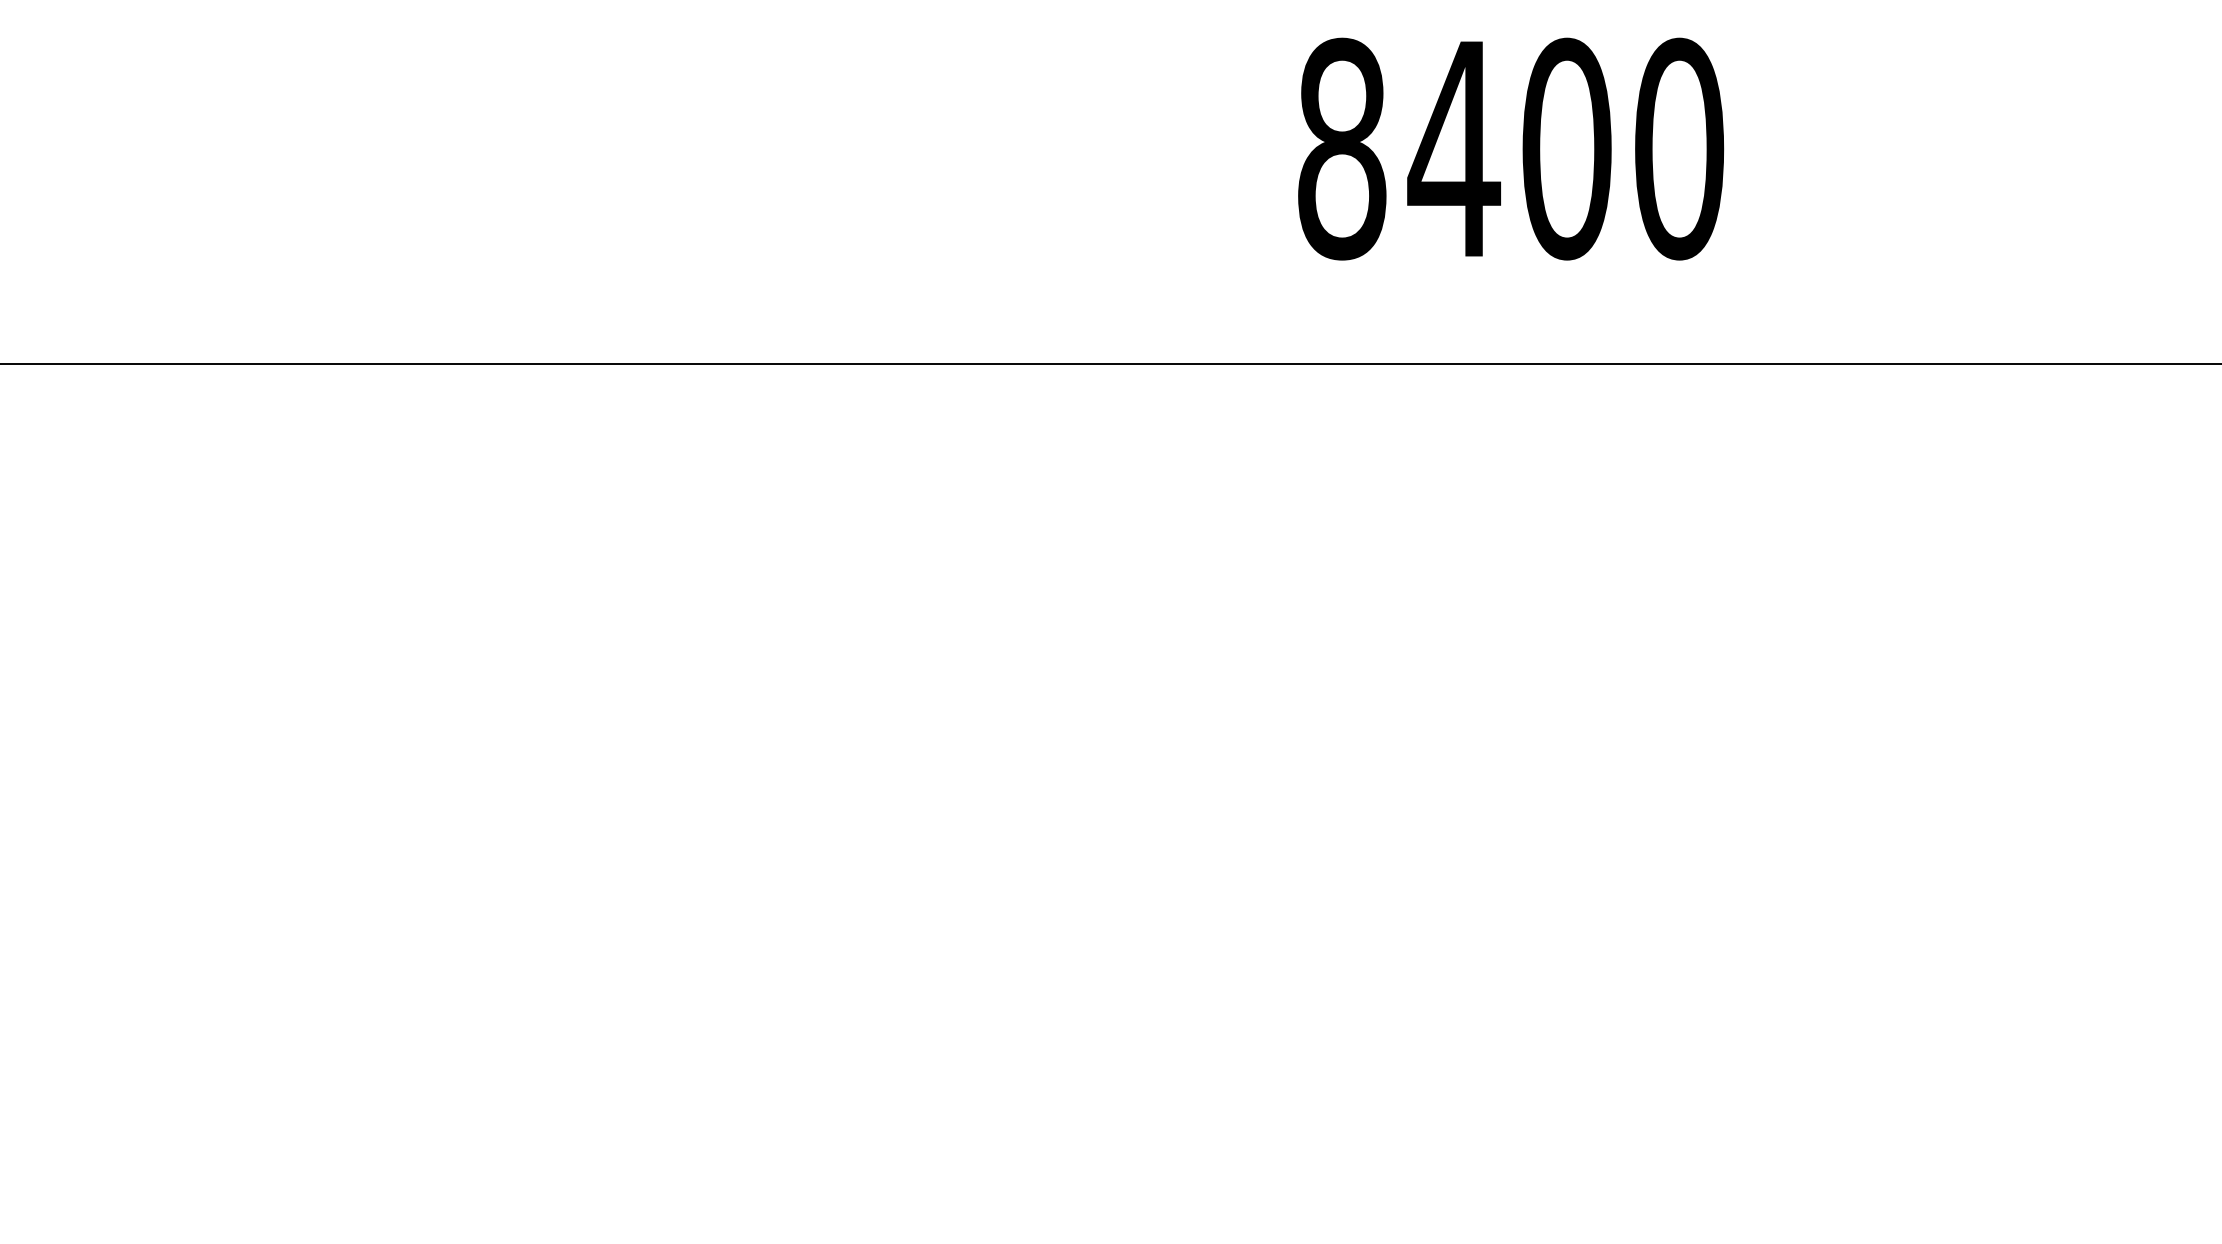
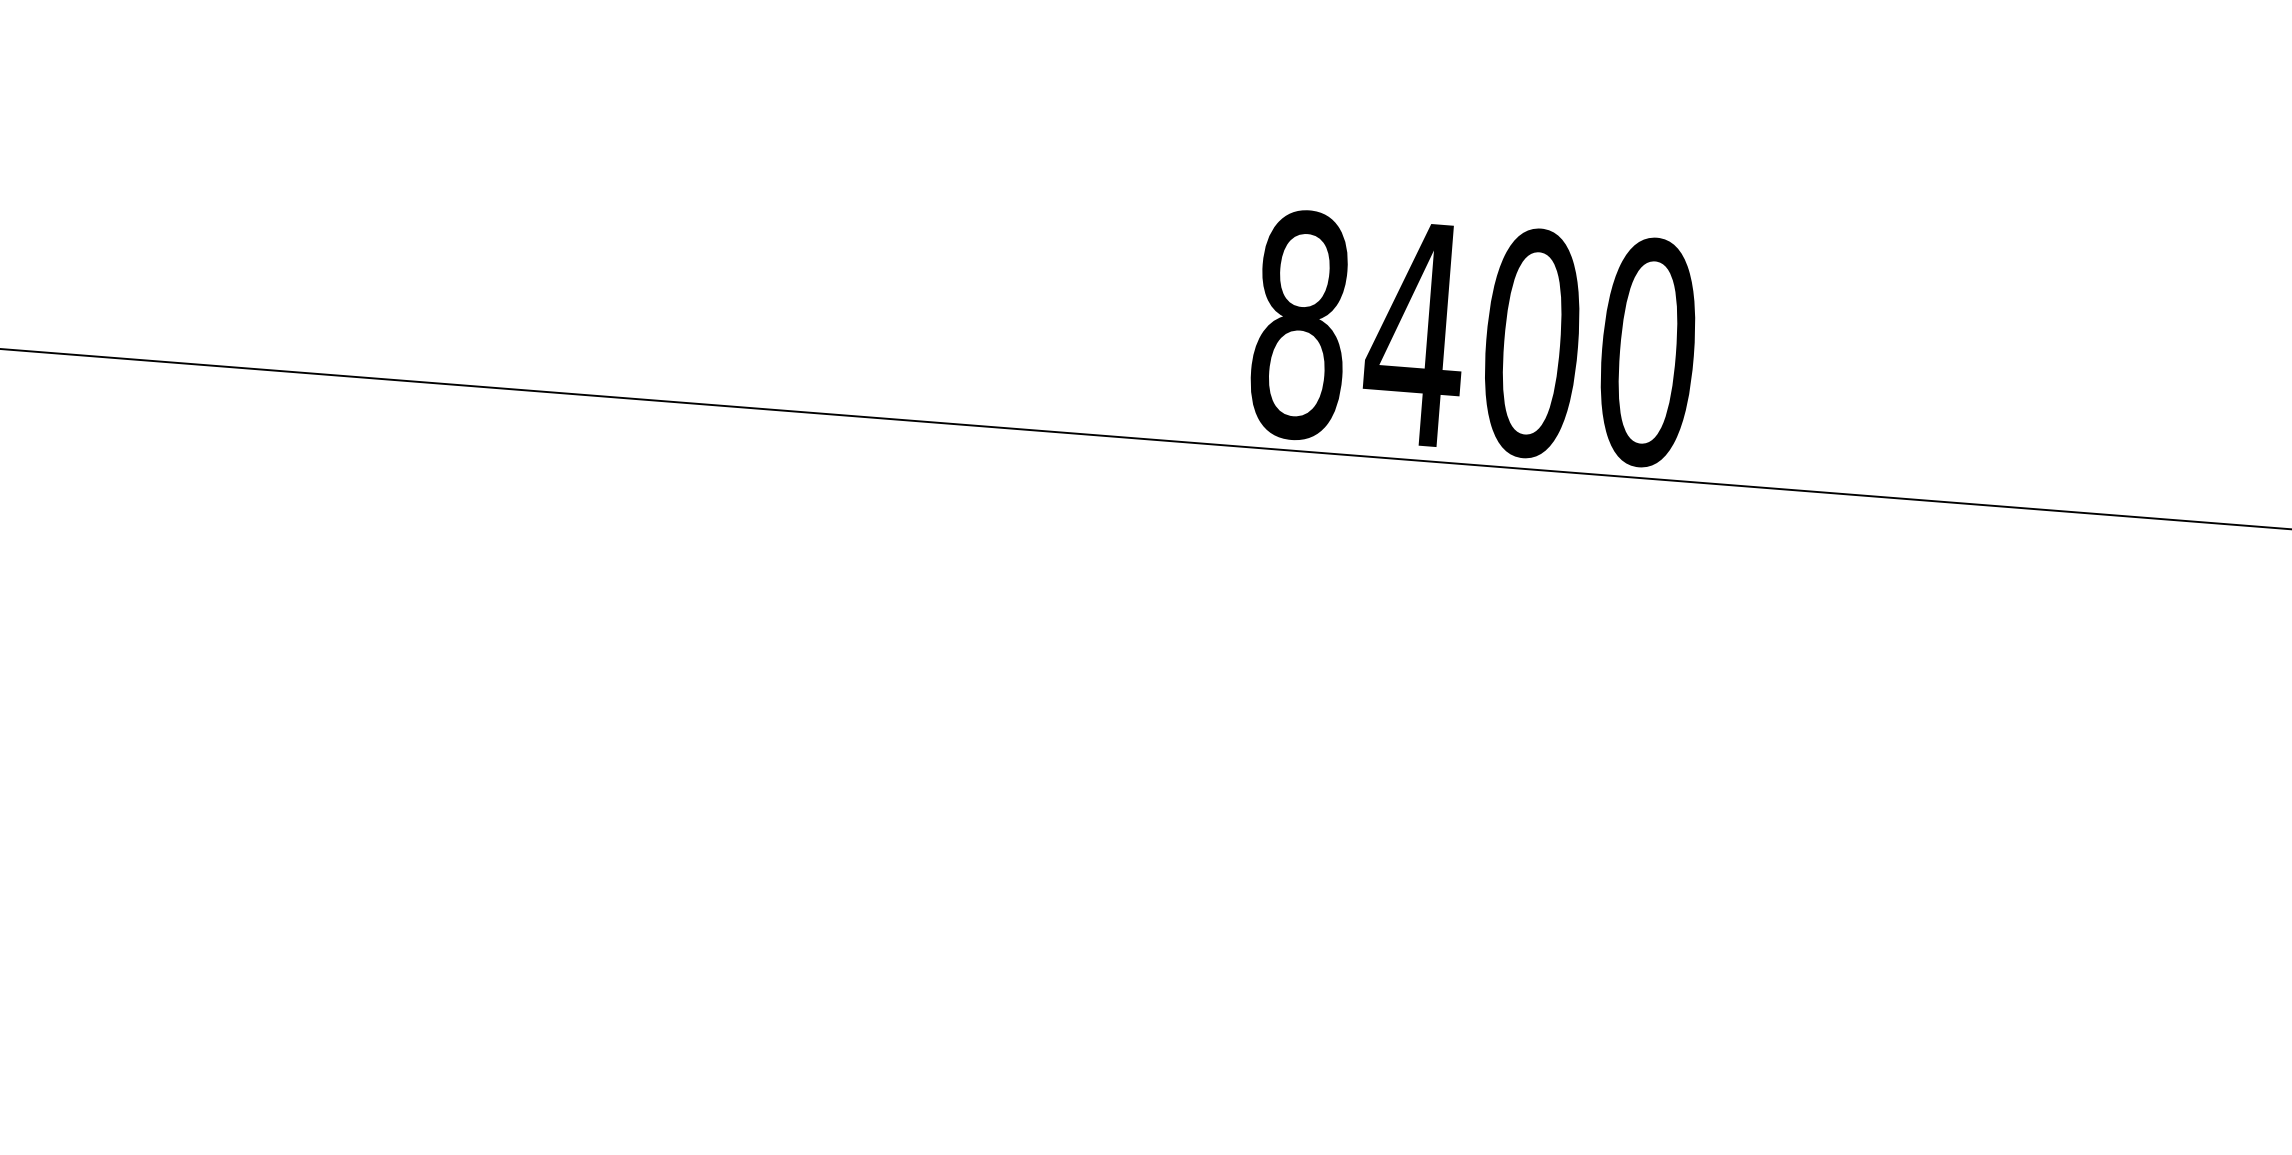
text: (1511, 148) -> (1474, 338), moved

